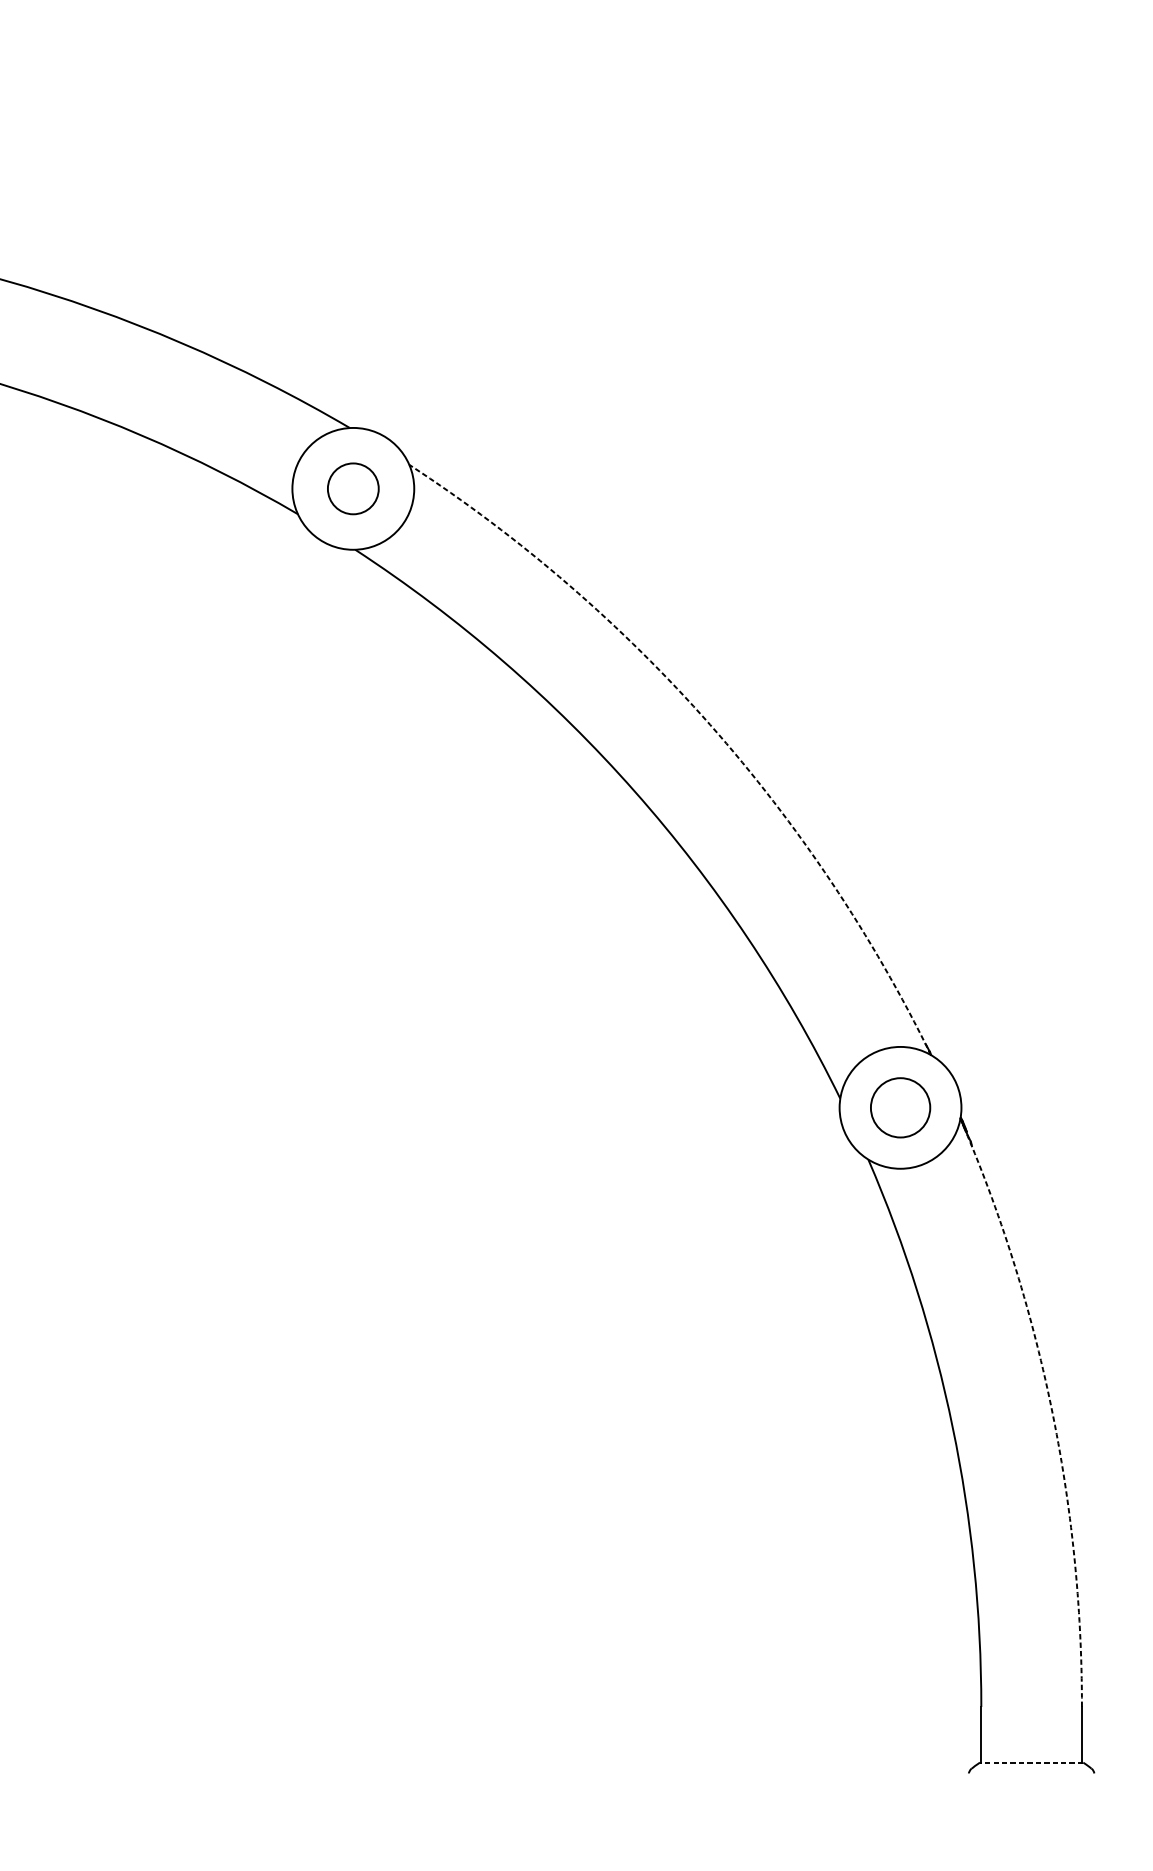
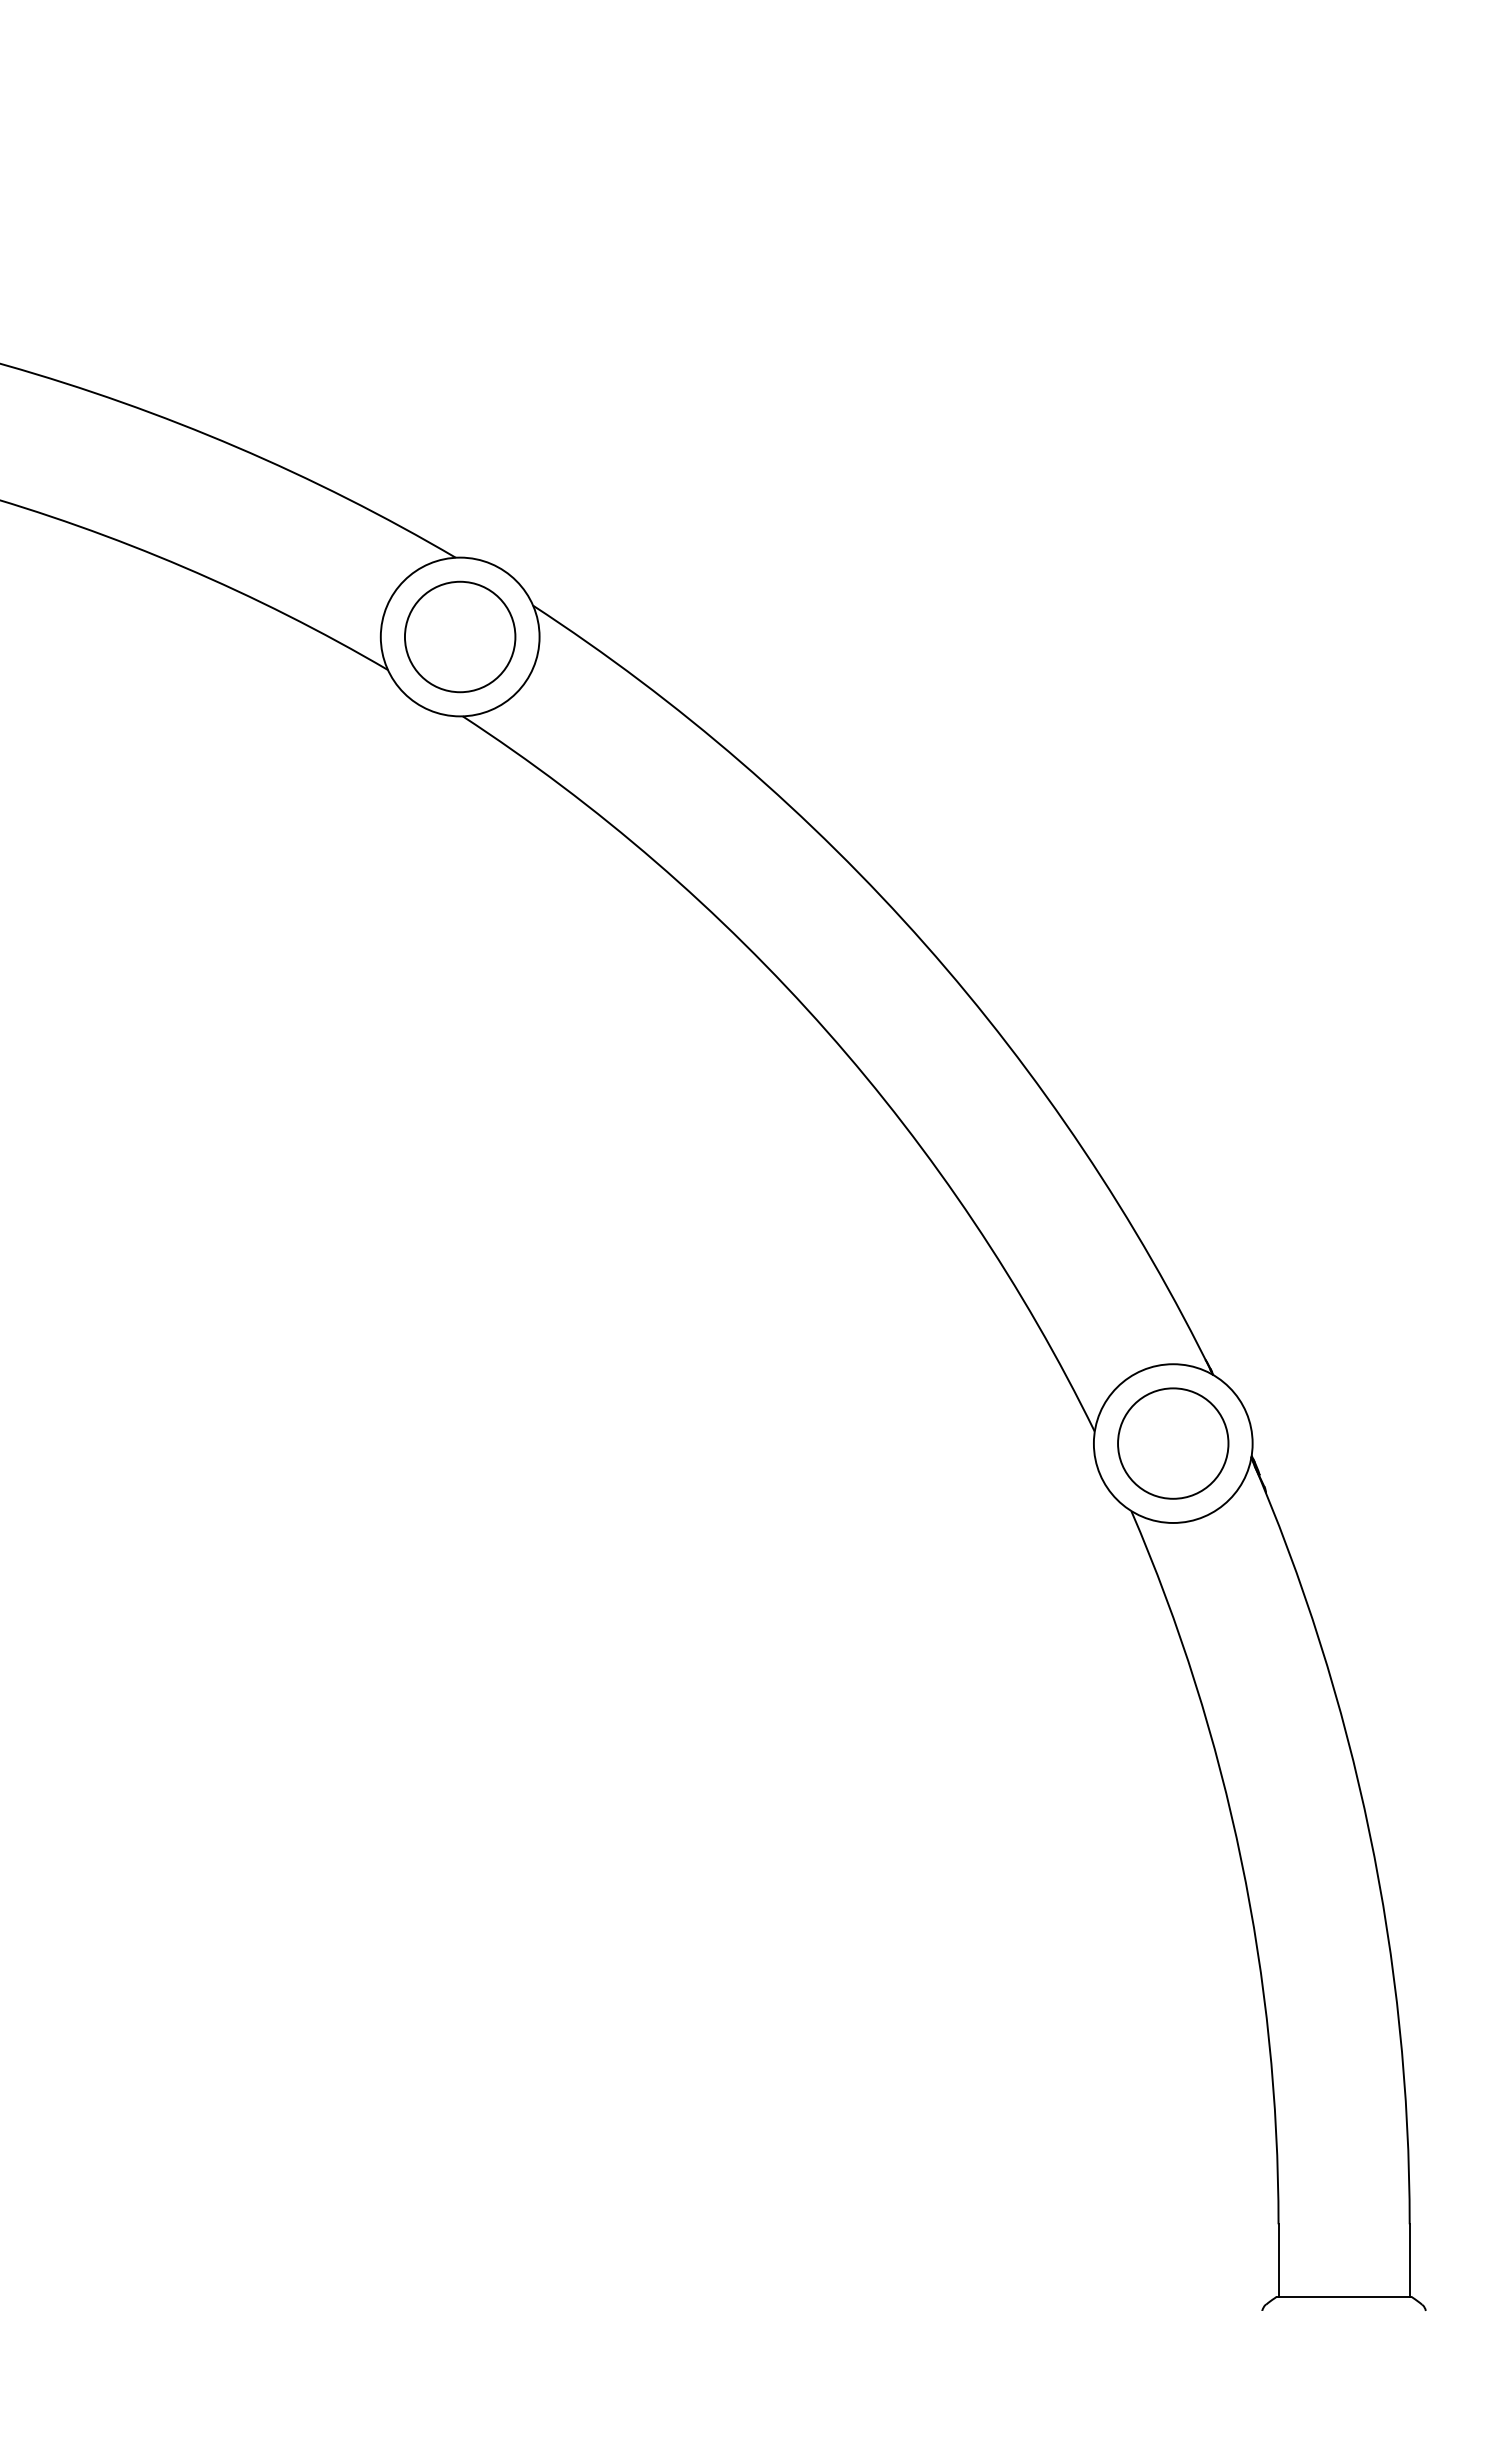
circle: (352, 488) -> (459, 636), size x1.67
arc: (710, 724) -> (925, 944), dashed -> solid
circle: (900, 1107) -> (1173, 1443), size x1.43
arc: (1051, 1407) -> (1369, 1833), dashed -> solid
line: (1031, 1762) -> (1343, 2296), dashed -> solid

